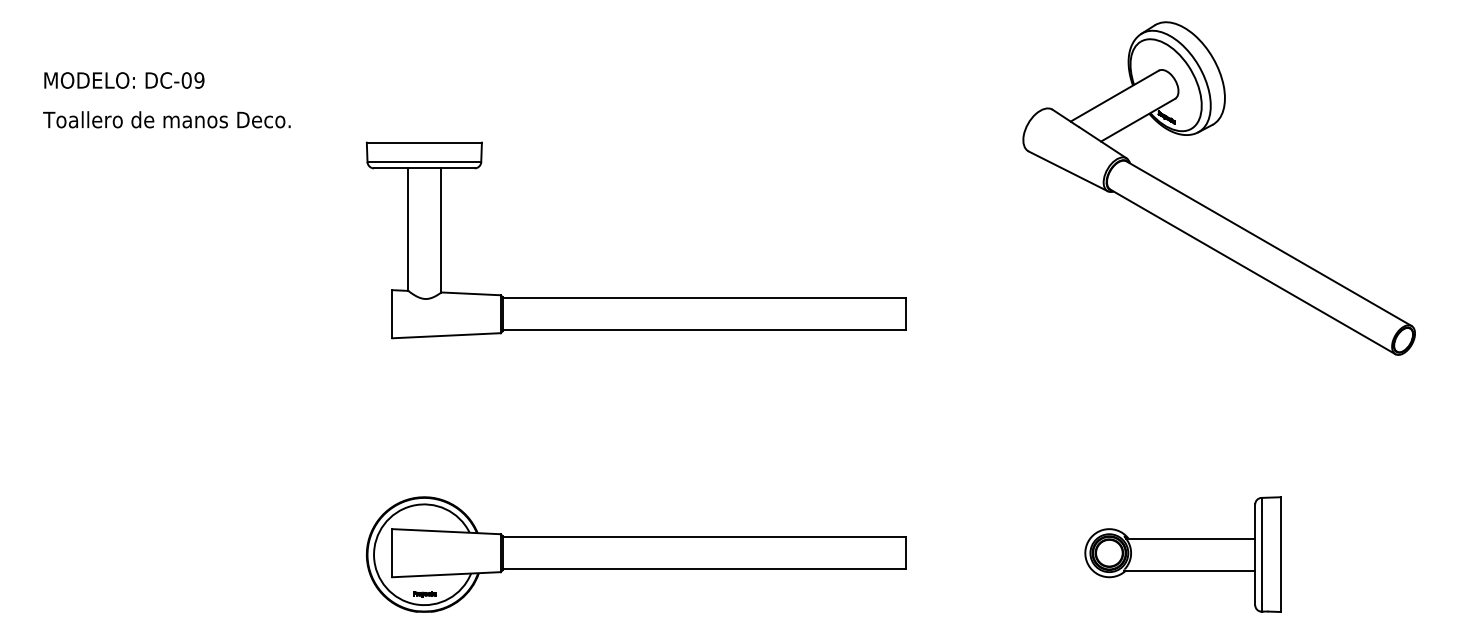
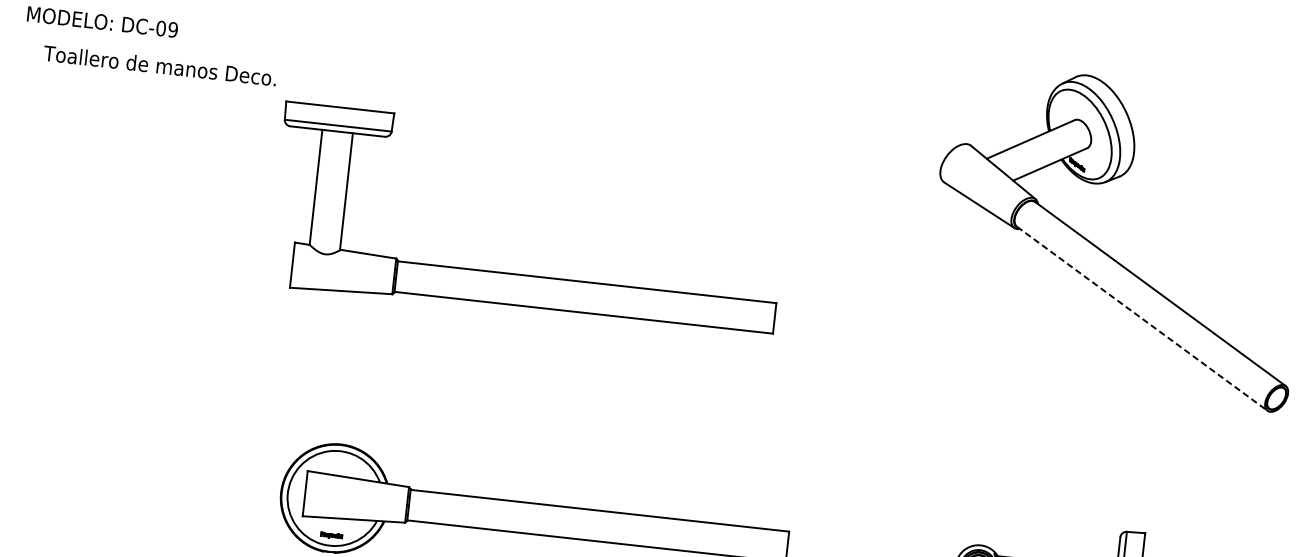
text: (166, 119) -> (159, 65), moved
line: (1252, 271) -> (1141, 318), solid -> dashed
part: (635, 297) -> (522, 274), moved

